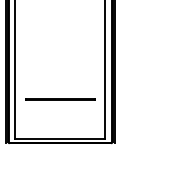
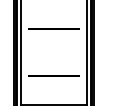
line: (60, 34) -> (54, 28), added

